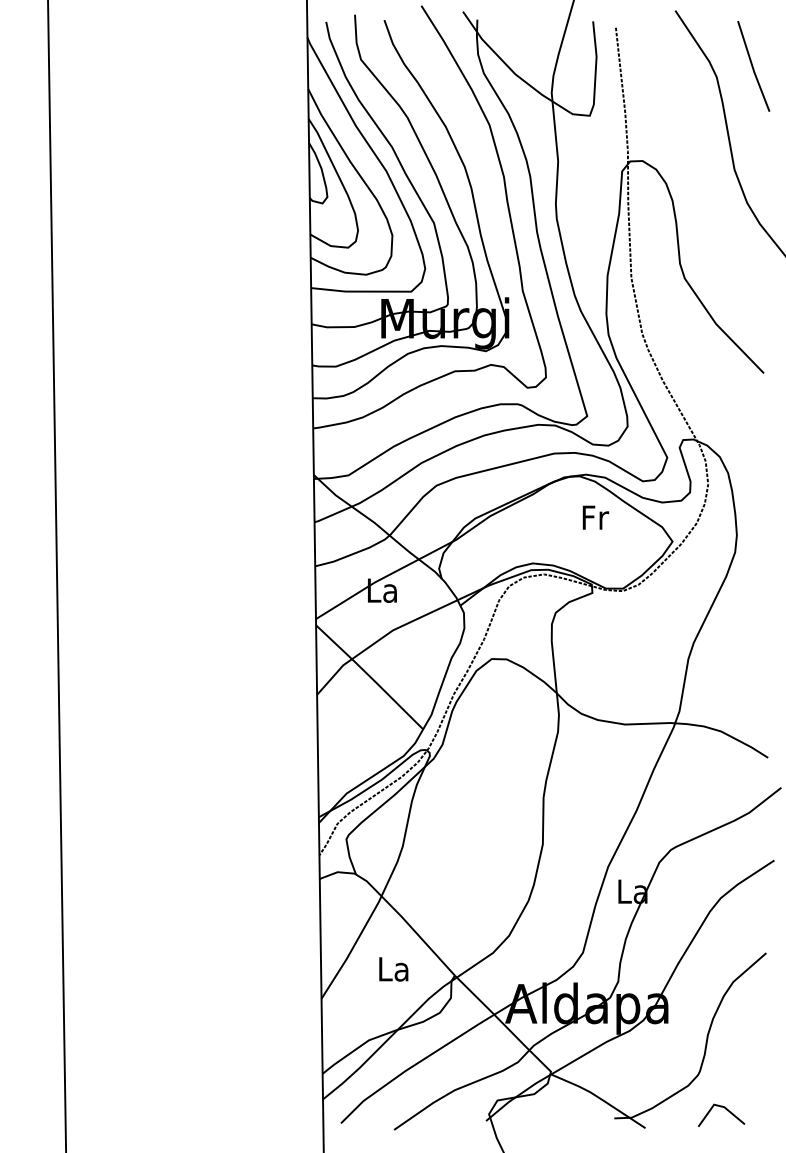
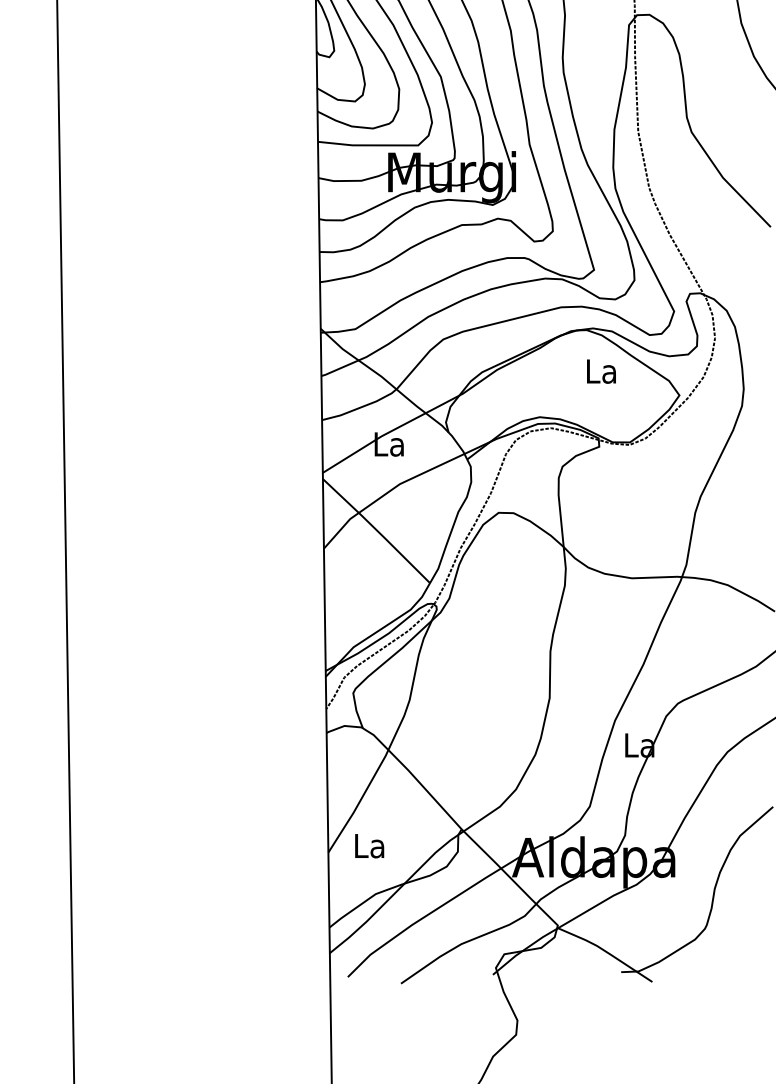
text: (594, 517) -> (601, 371), Fr -> La
text: (393, 969) -> (369, 846), moved
line: (725, 1109) -> (732, 963), removed

